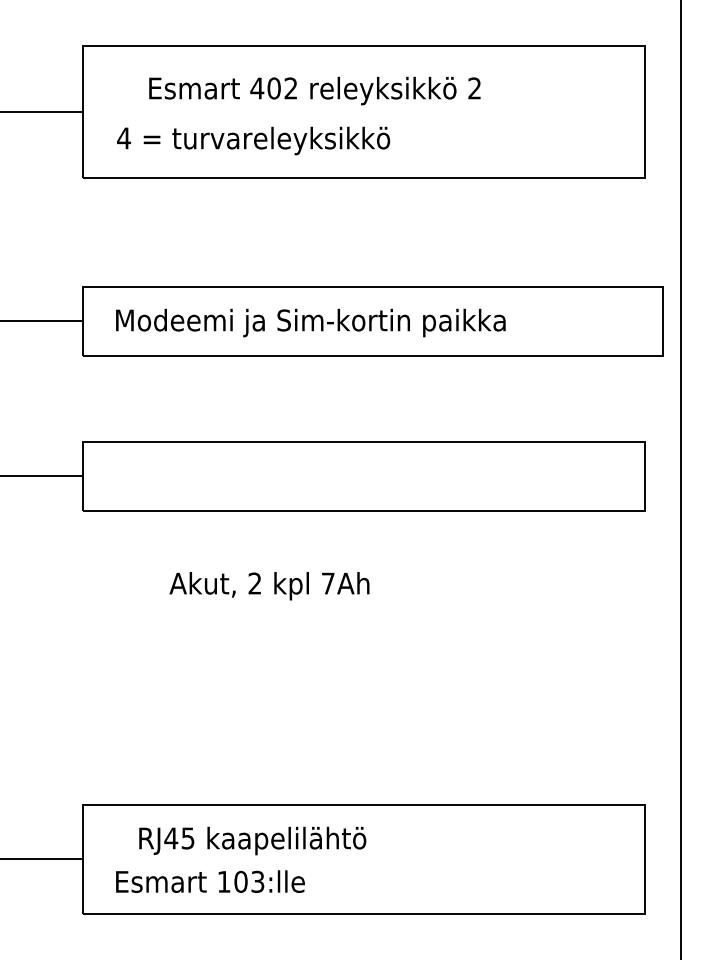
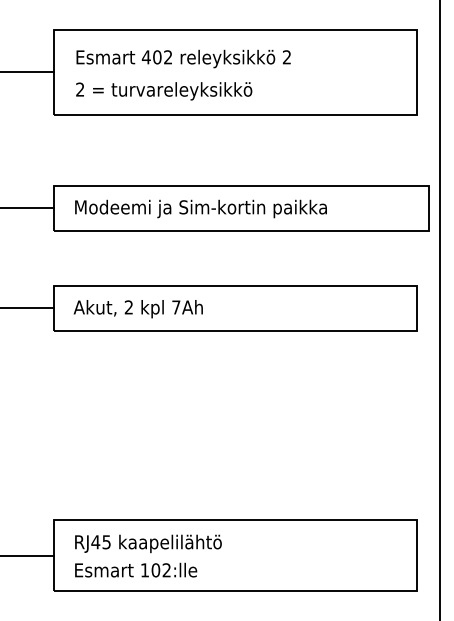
text: (314, 90) -> (183, 58), moved
text: (122, 138) -> (79, 89), 4 -> 2
text: (268, 586) -> (137, 309), moved
text: (252, 840) -> (148, 543), moved
text: (257, 882) -> (166, 570), 103:lle -> 102:lle

